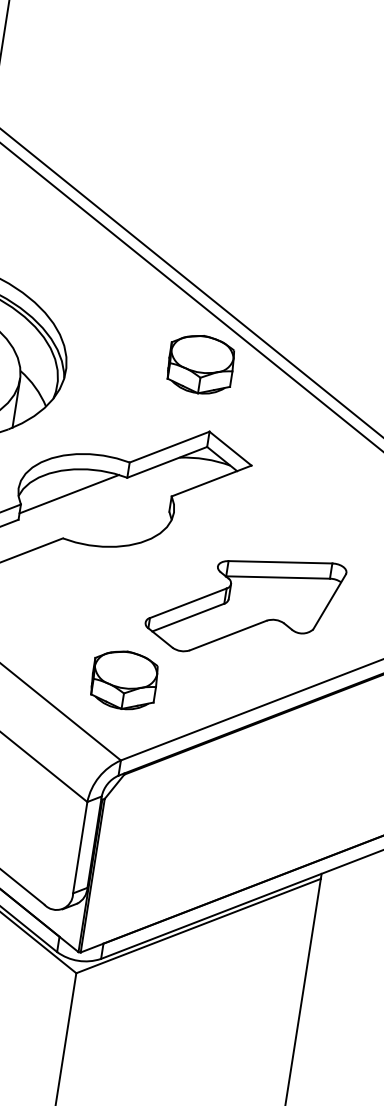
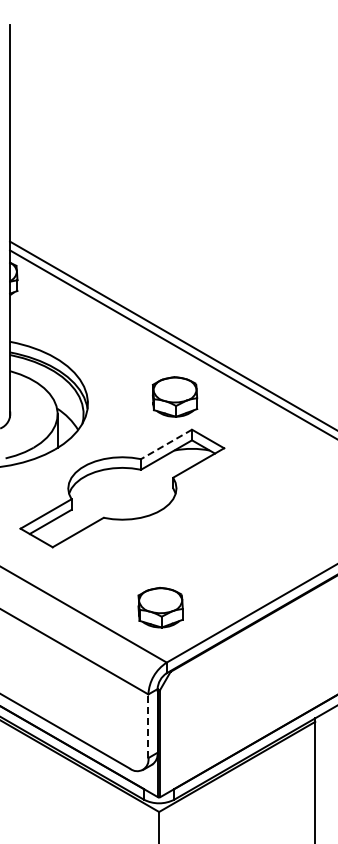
part: (200, 363) -> (174, 396), moved
line: (169, 447) -> (166, 444), solid -> dashed
line: (69, 493) -> (103, 486), removed
part: (244, 604) -> (234, 543), removed
line: (80, 848) -> (148, 726), solid -> dashed

